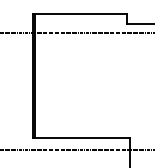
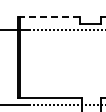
line: (80, 14) -> (49, 17), solid -> dashed

